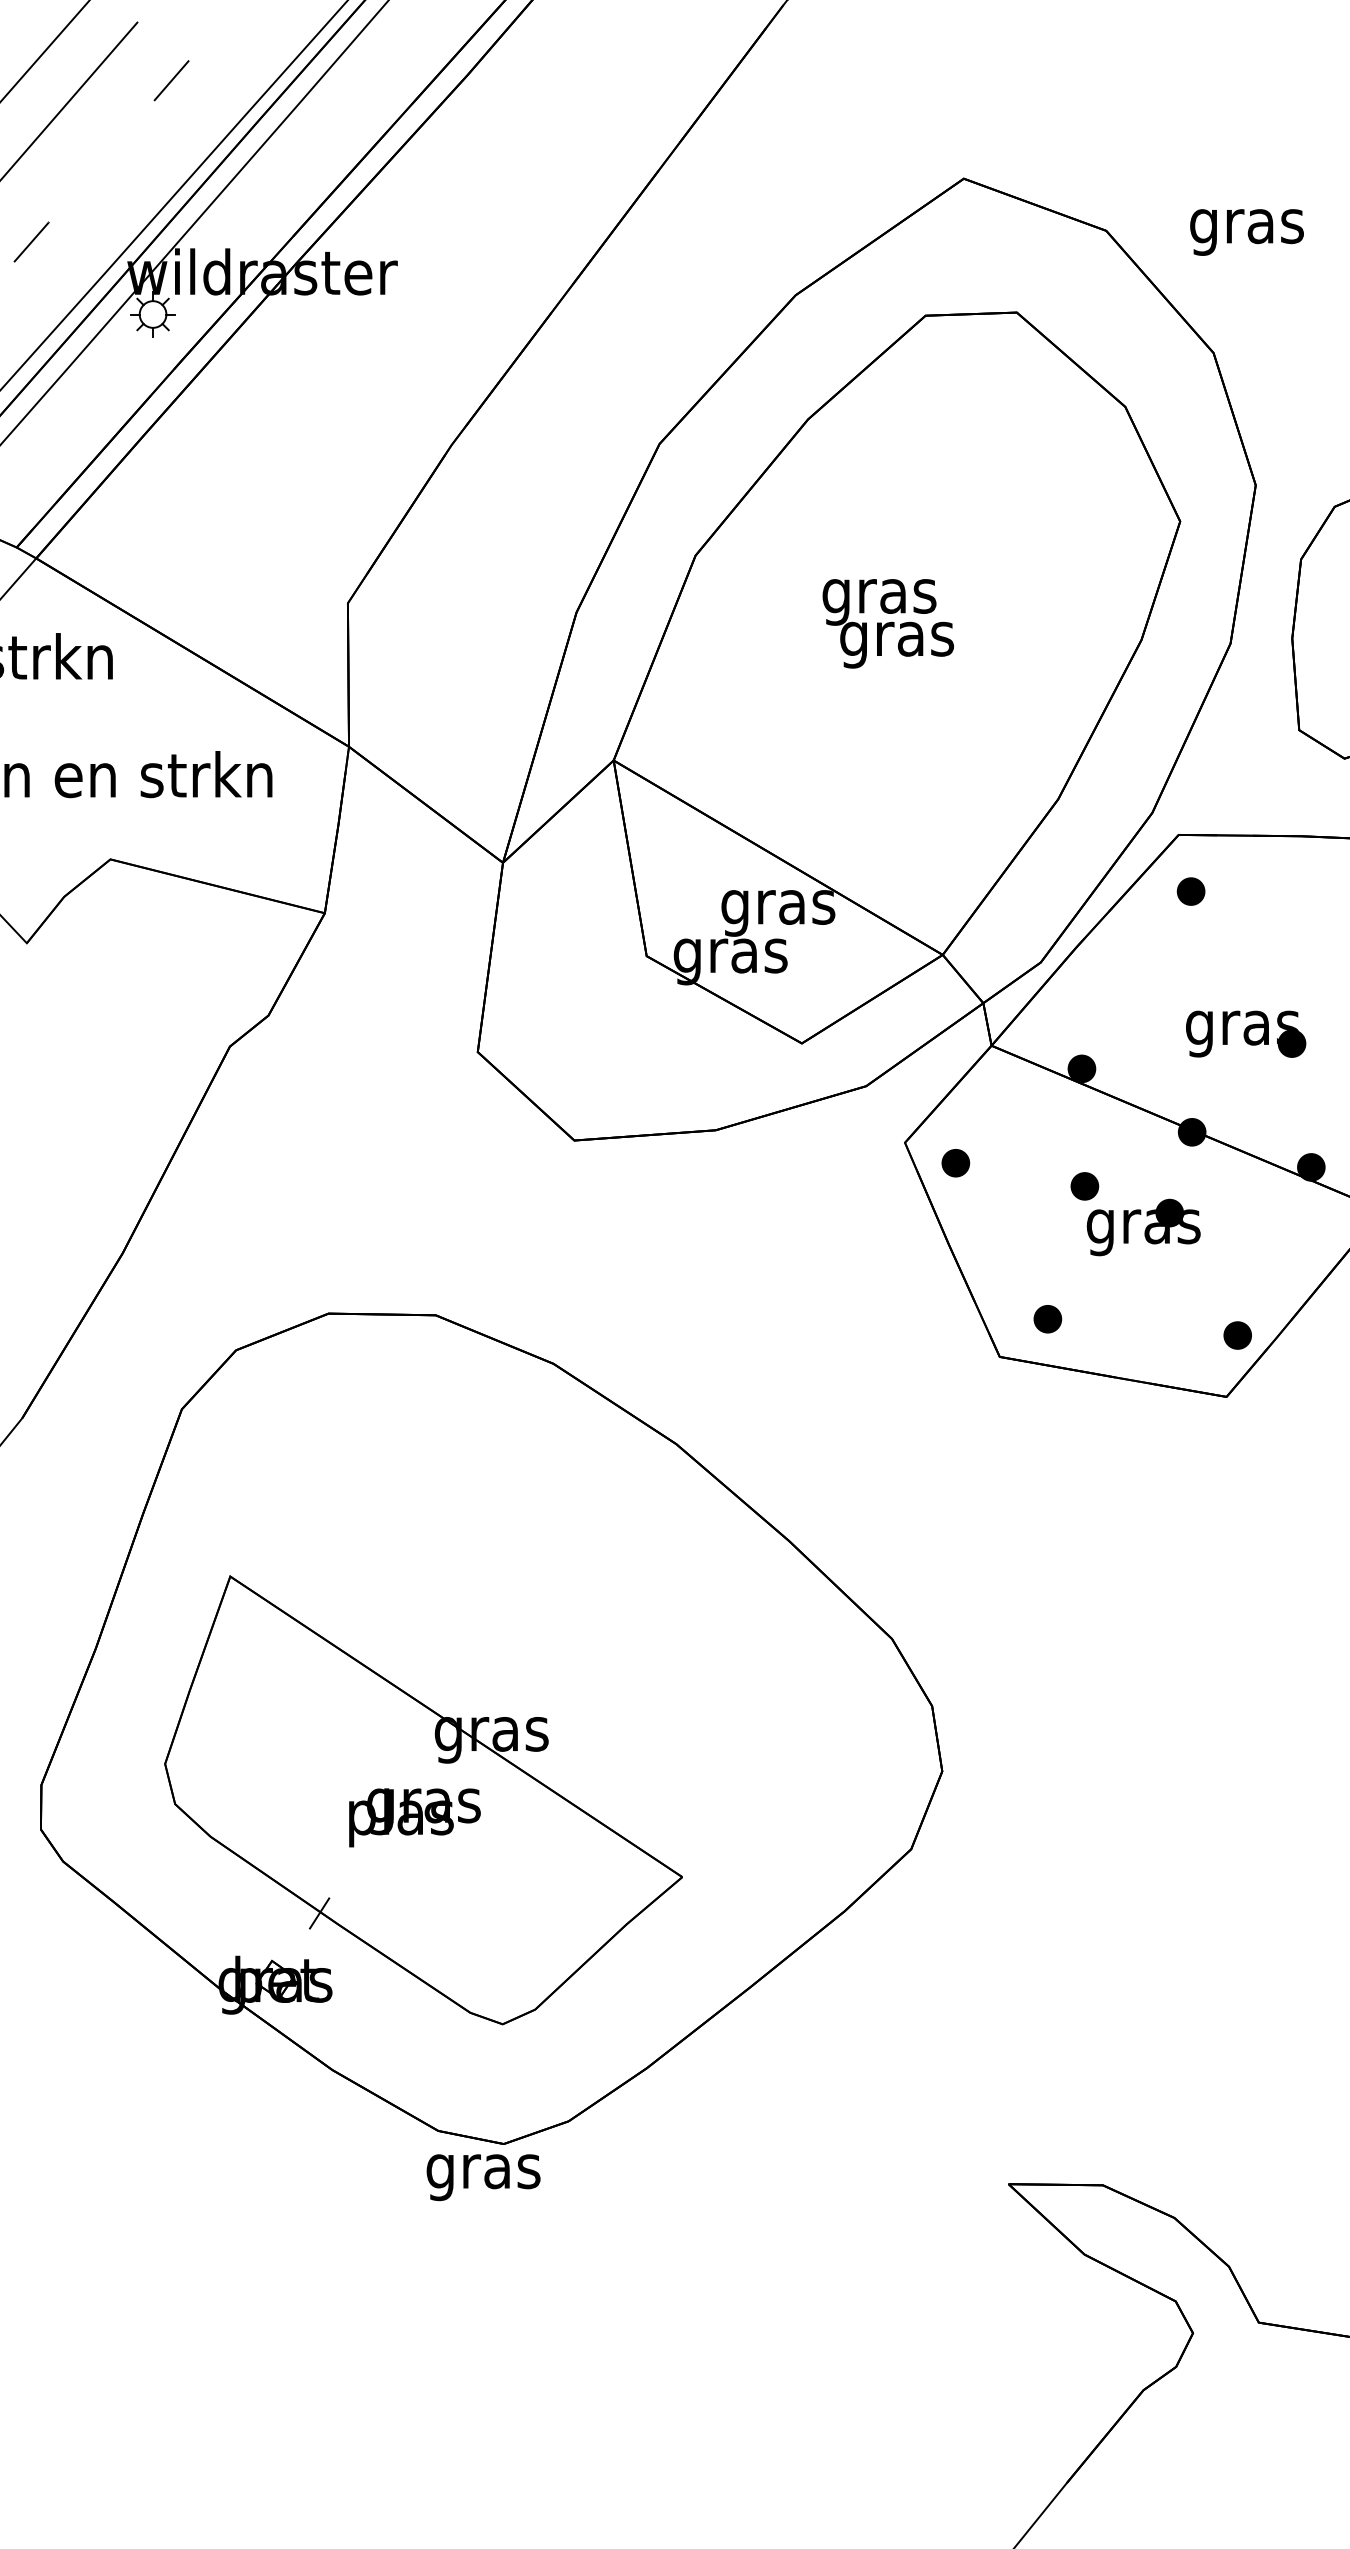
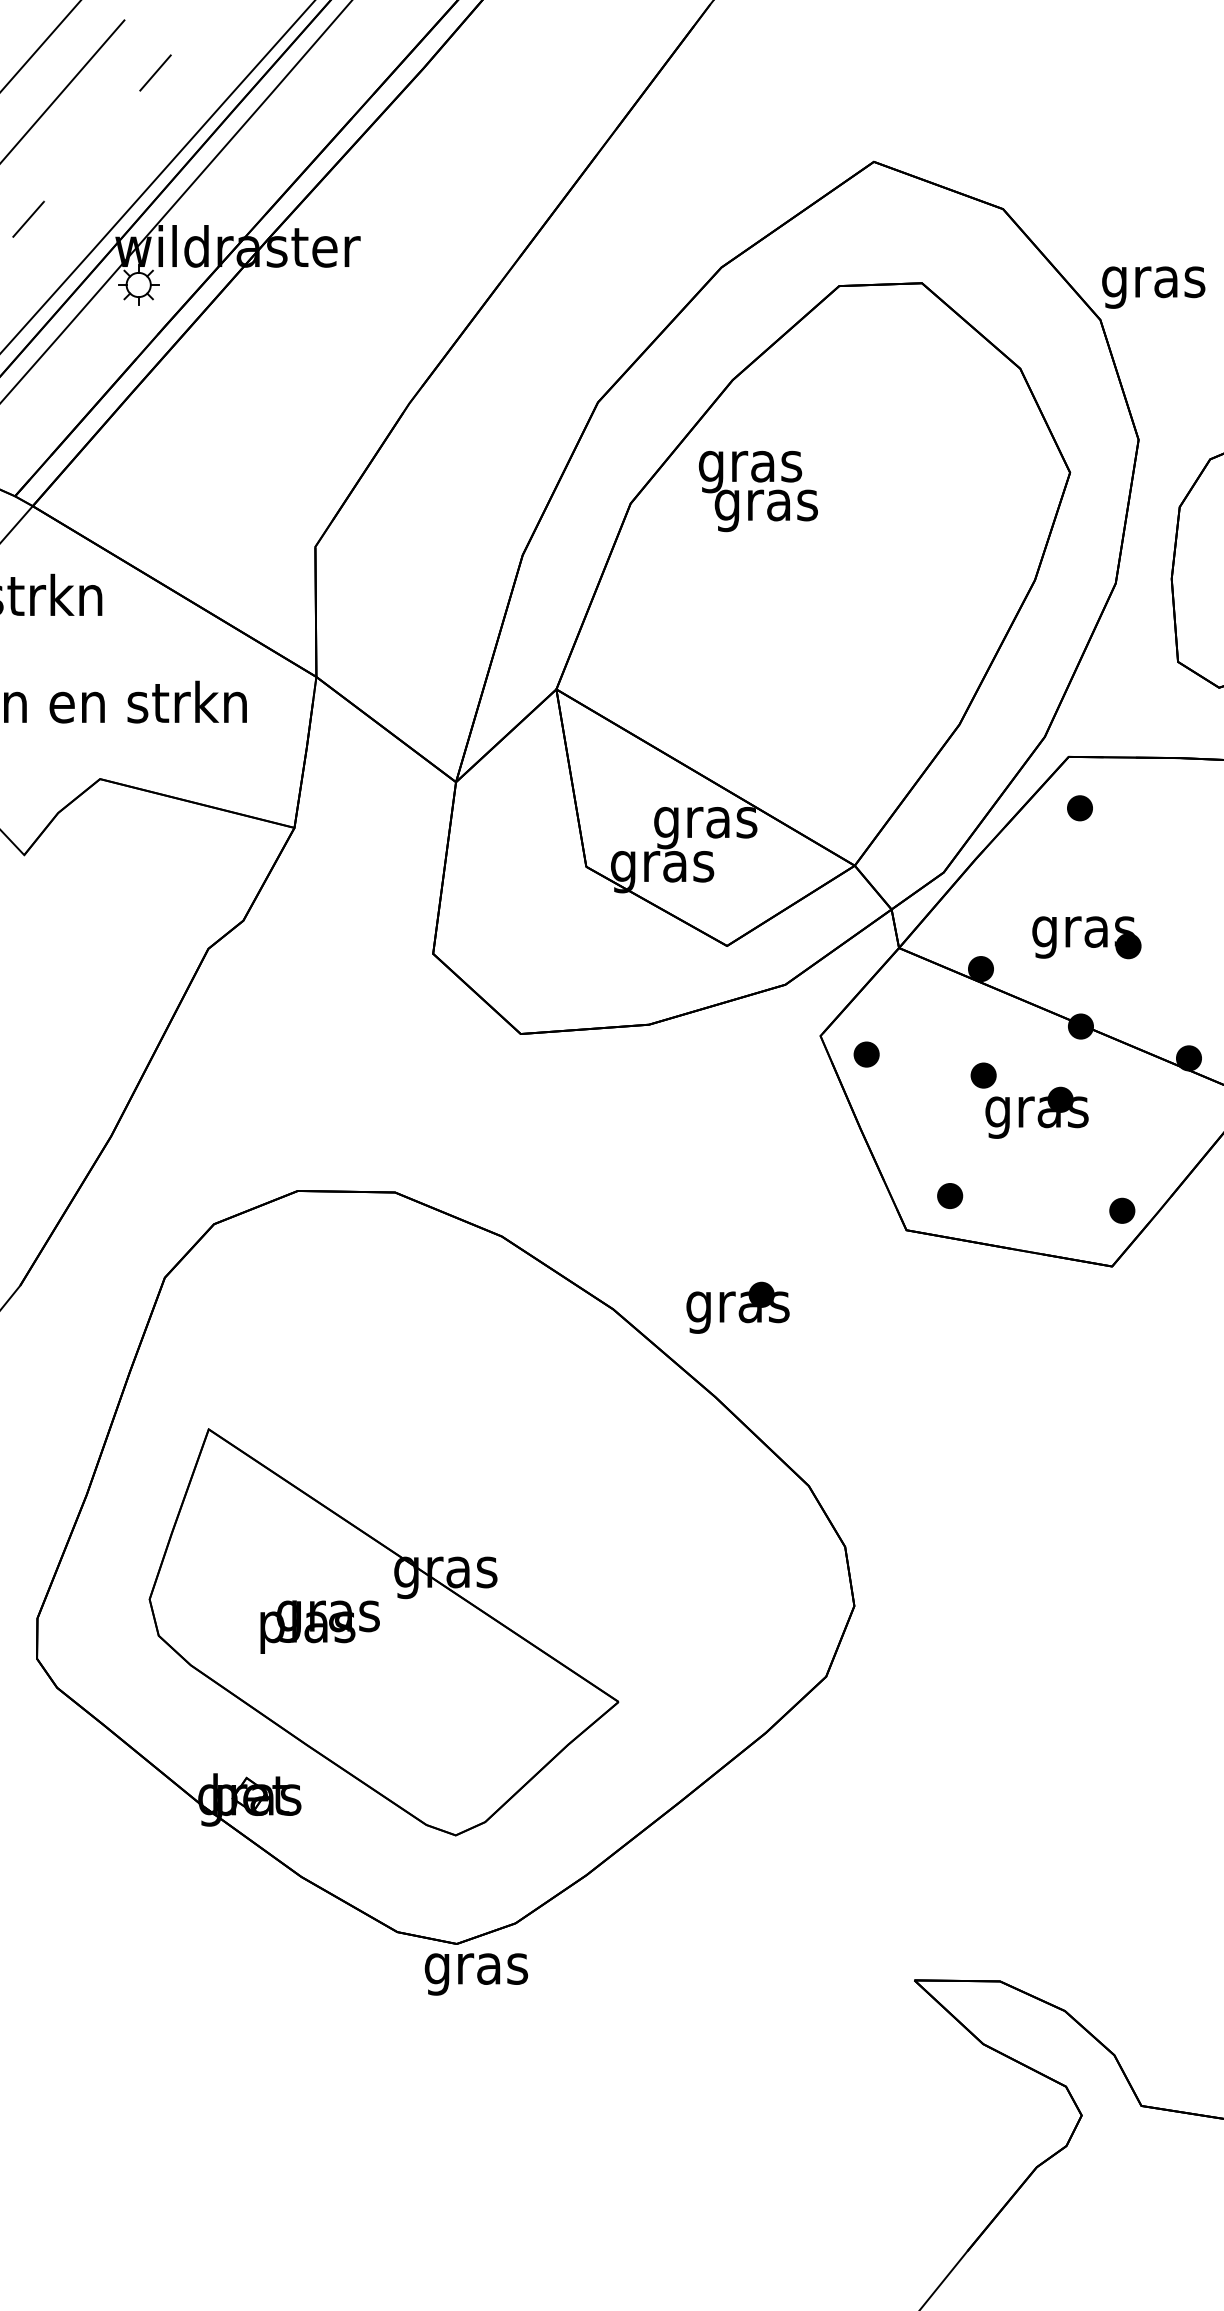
text: (1246, 232) -> (1153, 287), moved
text: (887, 623) -> (757, 491), moved
part: (1245, 1034) -> (1086, 937), moved
part: (813, 1442) -> (737, 1307), added
text: (414, 1817) -> (319, 1626), moved
line: (319, 1913) -> (289, 1734), removed
text: (483, 2177) -> (476, 1974), moved

